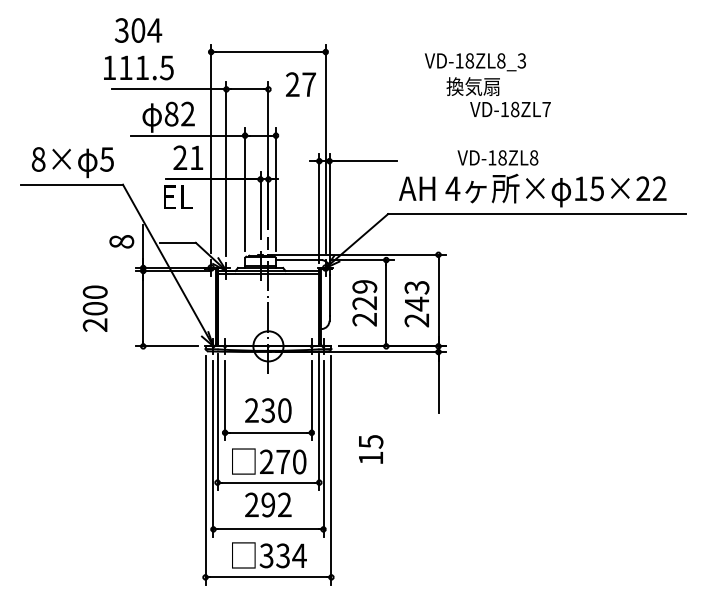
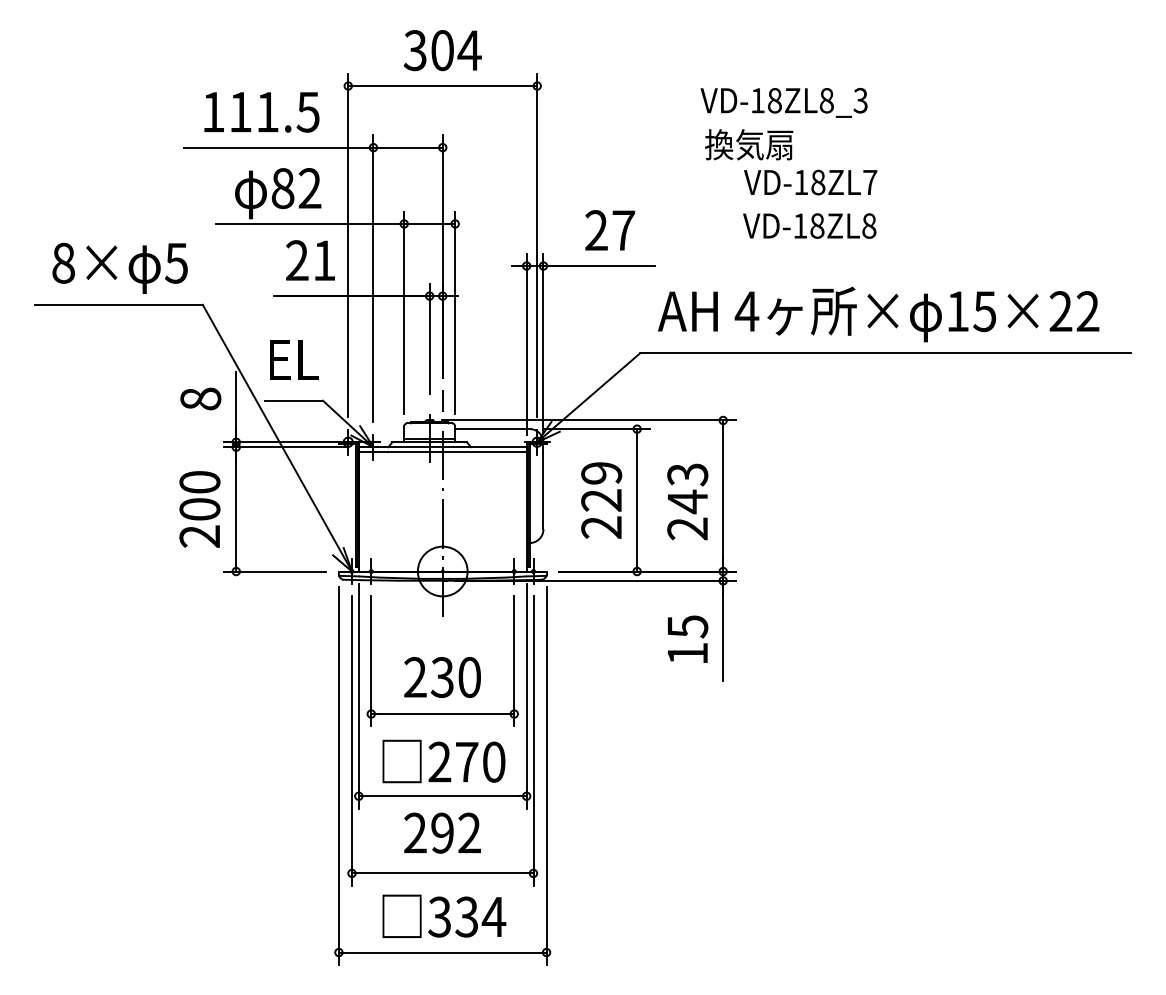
text: (138, 30) -> (442, 50), moved
text: (138, 67) -> (261, 111), moved
text: (300, 84) -> (609, 230), moved
text: (498, 97) -> (790, 162), moved
text: (497, 157) -> (808, 225), moved
text: (178, 196) -> (294, 358), moved
text: (94, 308) -> (198, 509), moved
text: (371, 449) -> (688, 639), moved

